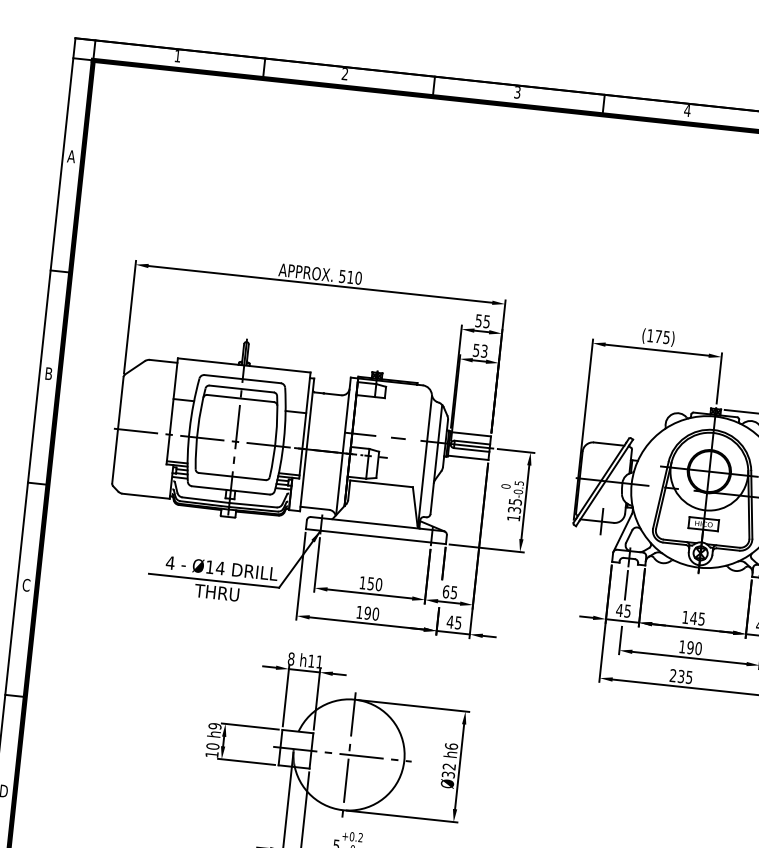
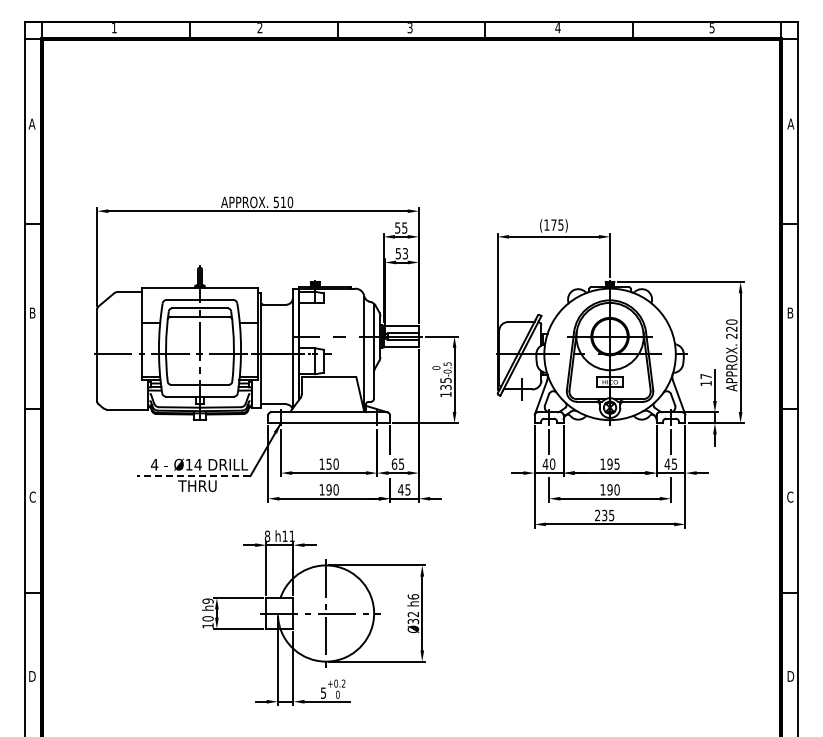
line: (213, 581) -> (193, 476), solid -> dashed
text: (627, 610) -> (552, 463), 45 -> 40
text: (693, 617) -> (609, 463), 145 -> 195

